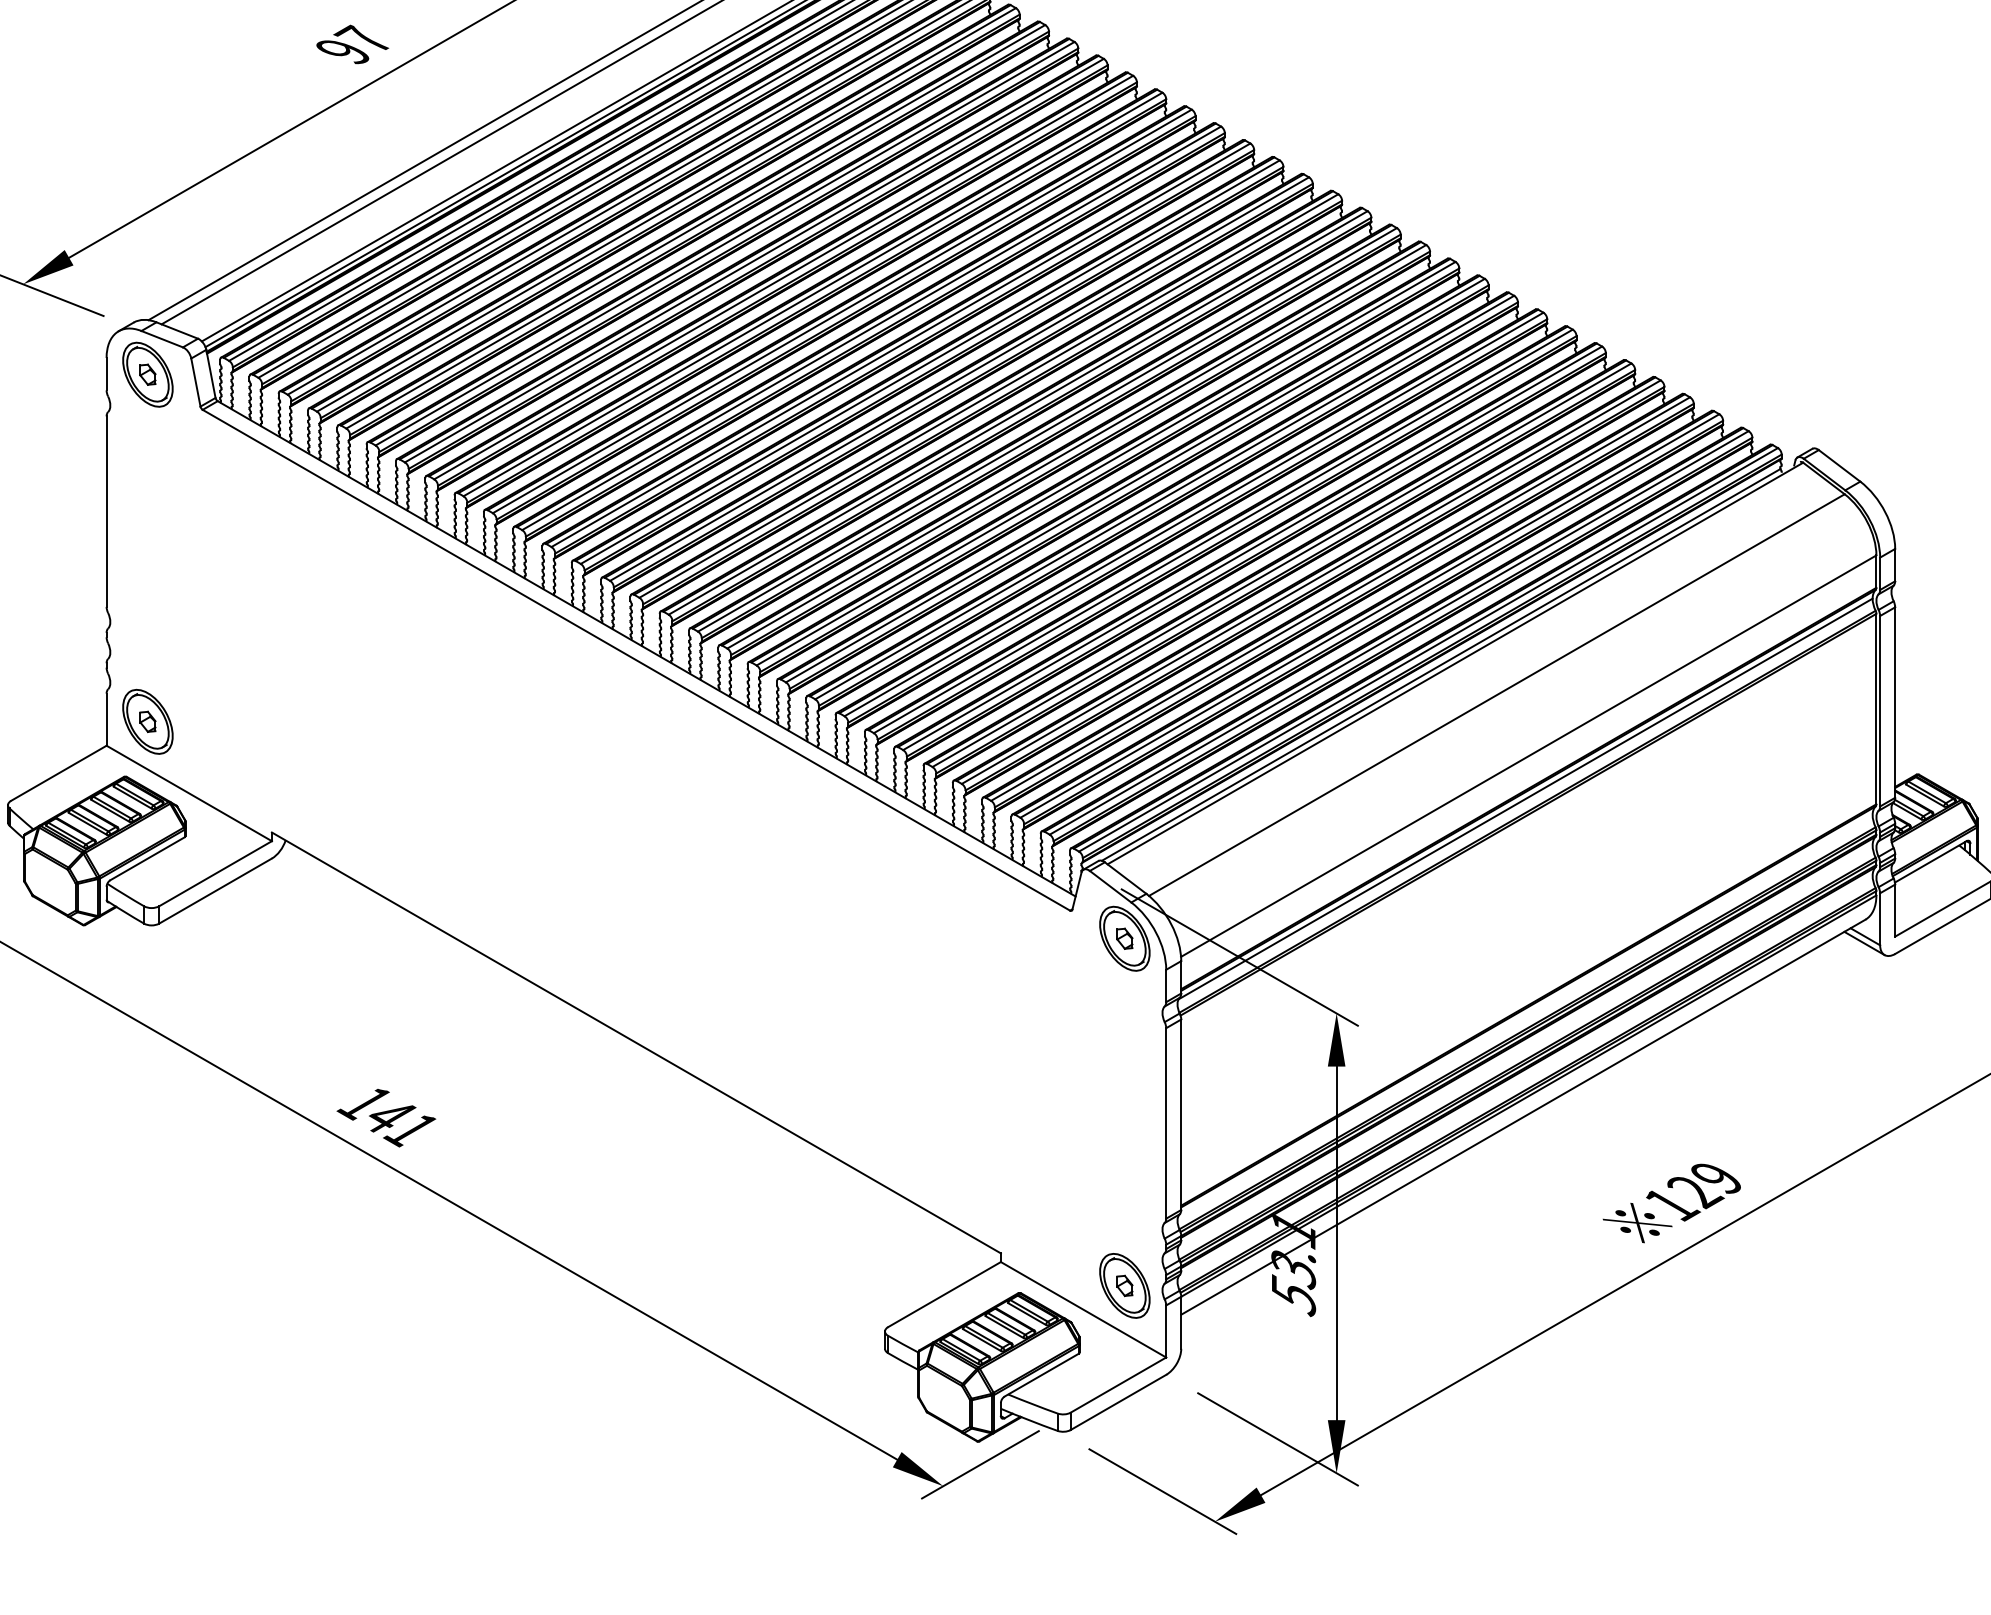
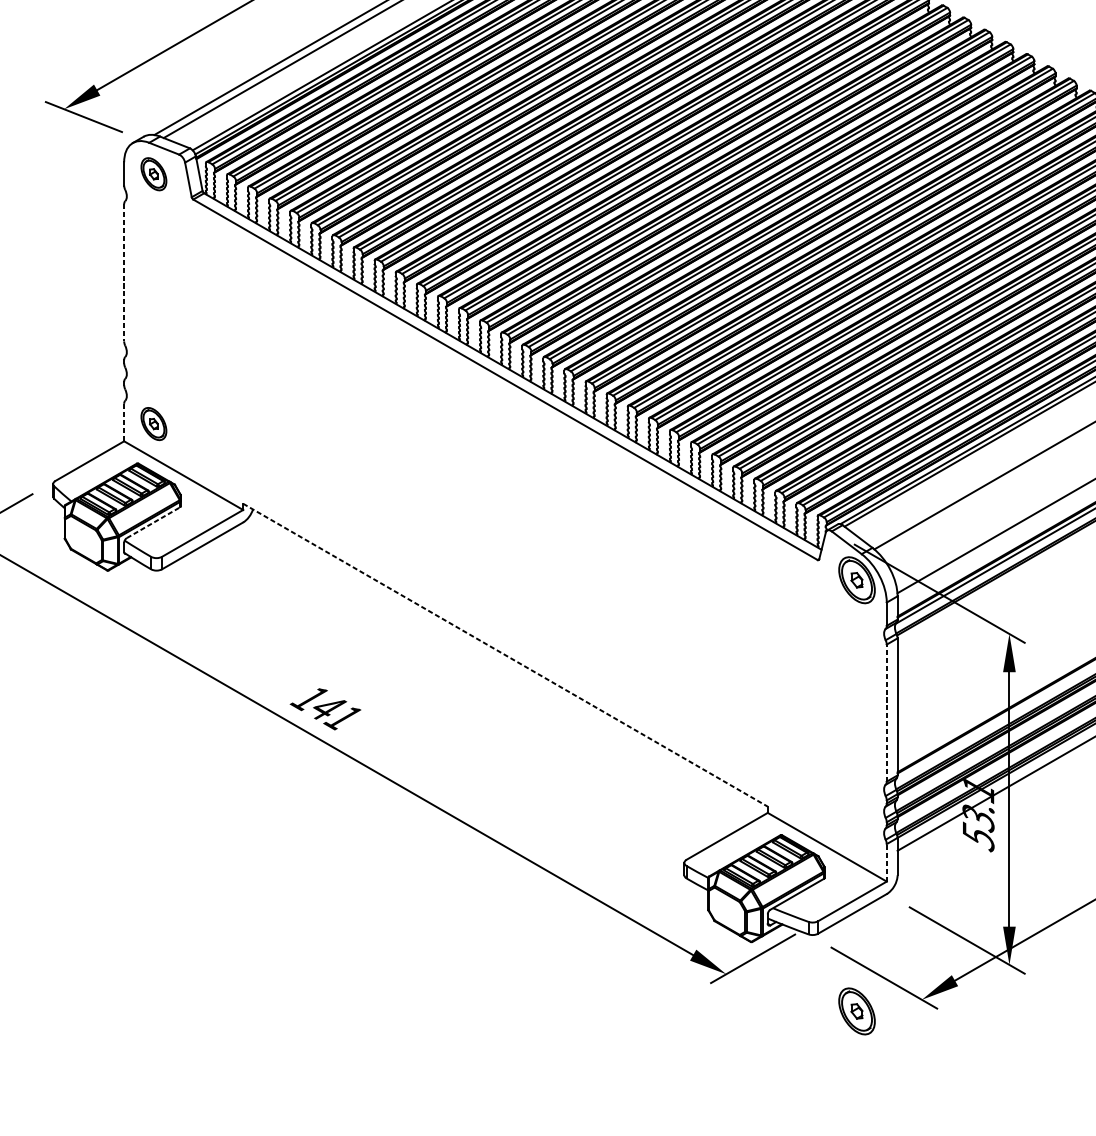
part: (147, 374) -> (153, 174), size x0.7
line: (106, 512) -> (124, 273), solid -> dashed
line: (106, 720) -> (124, 423), solid -> dashed
part: (147, 721) -> (153, 423), size x0.7
line: (147, 858) -> (153, 522), solid -> dashed
line: (636, 1042) -> (505, 654), solid -> dashed
line: (1166, 1122) -> (886, 712), solid -> dashed
part: (1124, 1285) -> (856, 1011), moved
line: (1166, 1330) -> (886, 862), solid -> dashed

